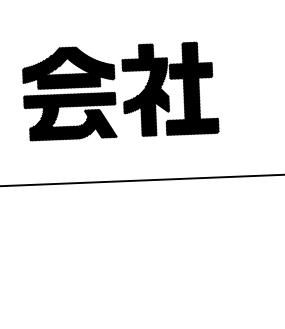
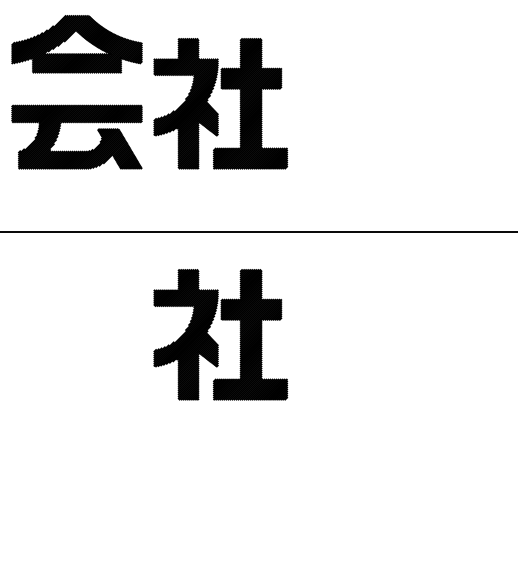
part: (68, 67) -> (76, 44), moved
part: (172, 255) -> (214, 340), added

